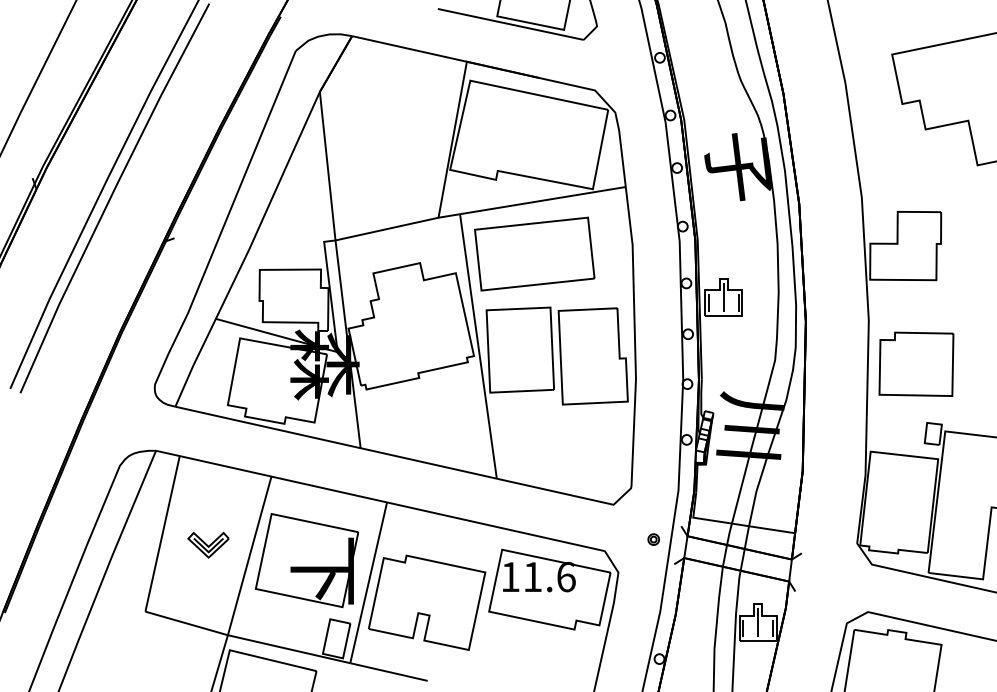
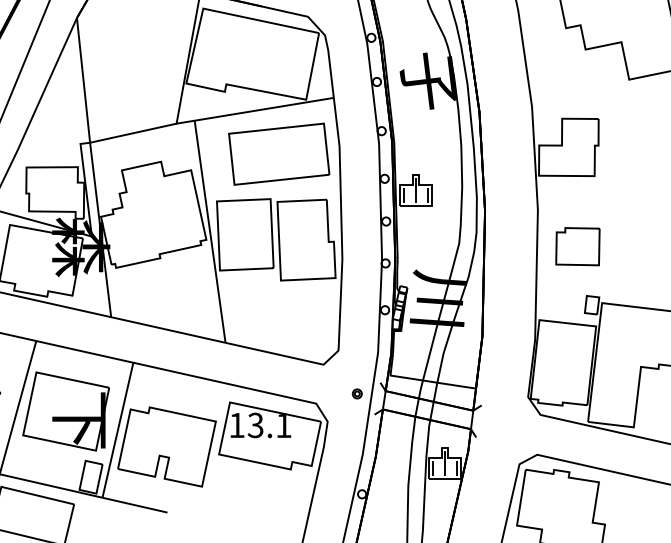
part: (534, 253) -> (279, 153), moved
part: (916, 363) -> (577, 246), size x0.7
text: (549, 576) -> (269, 424), 11.6 -> 13.1

